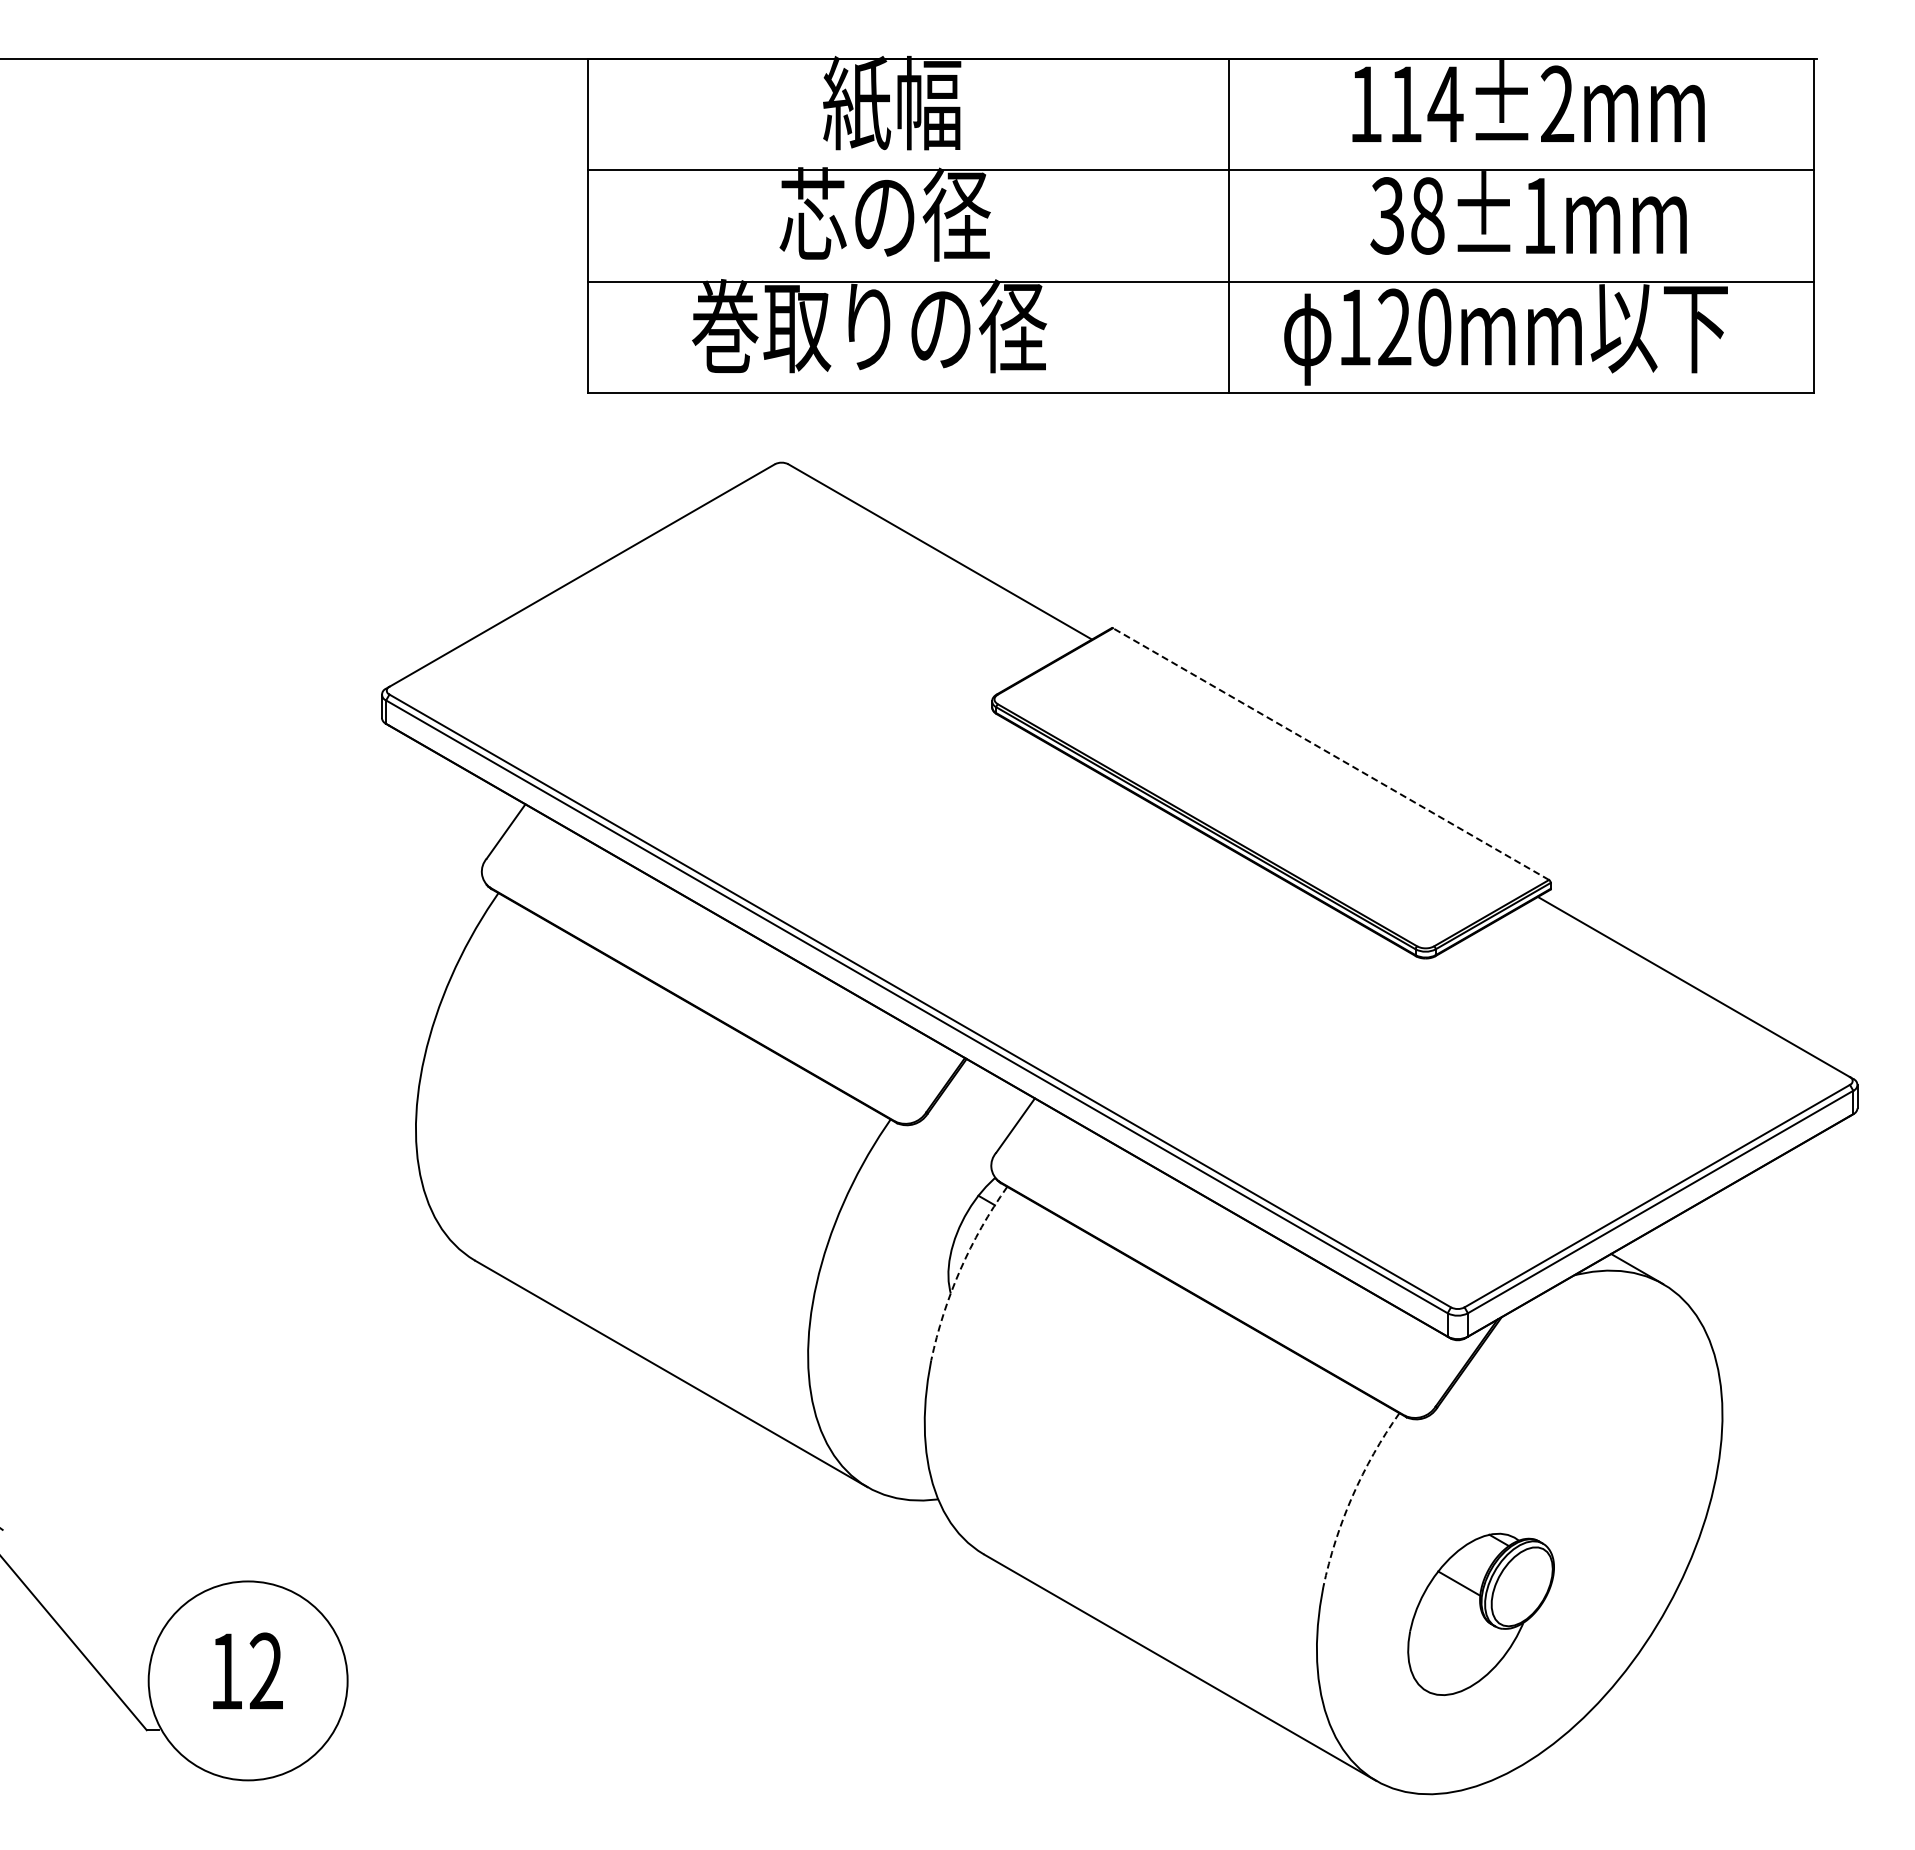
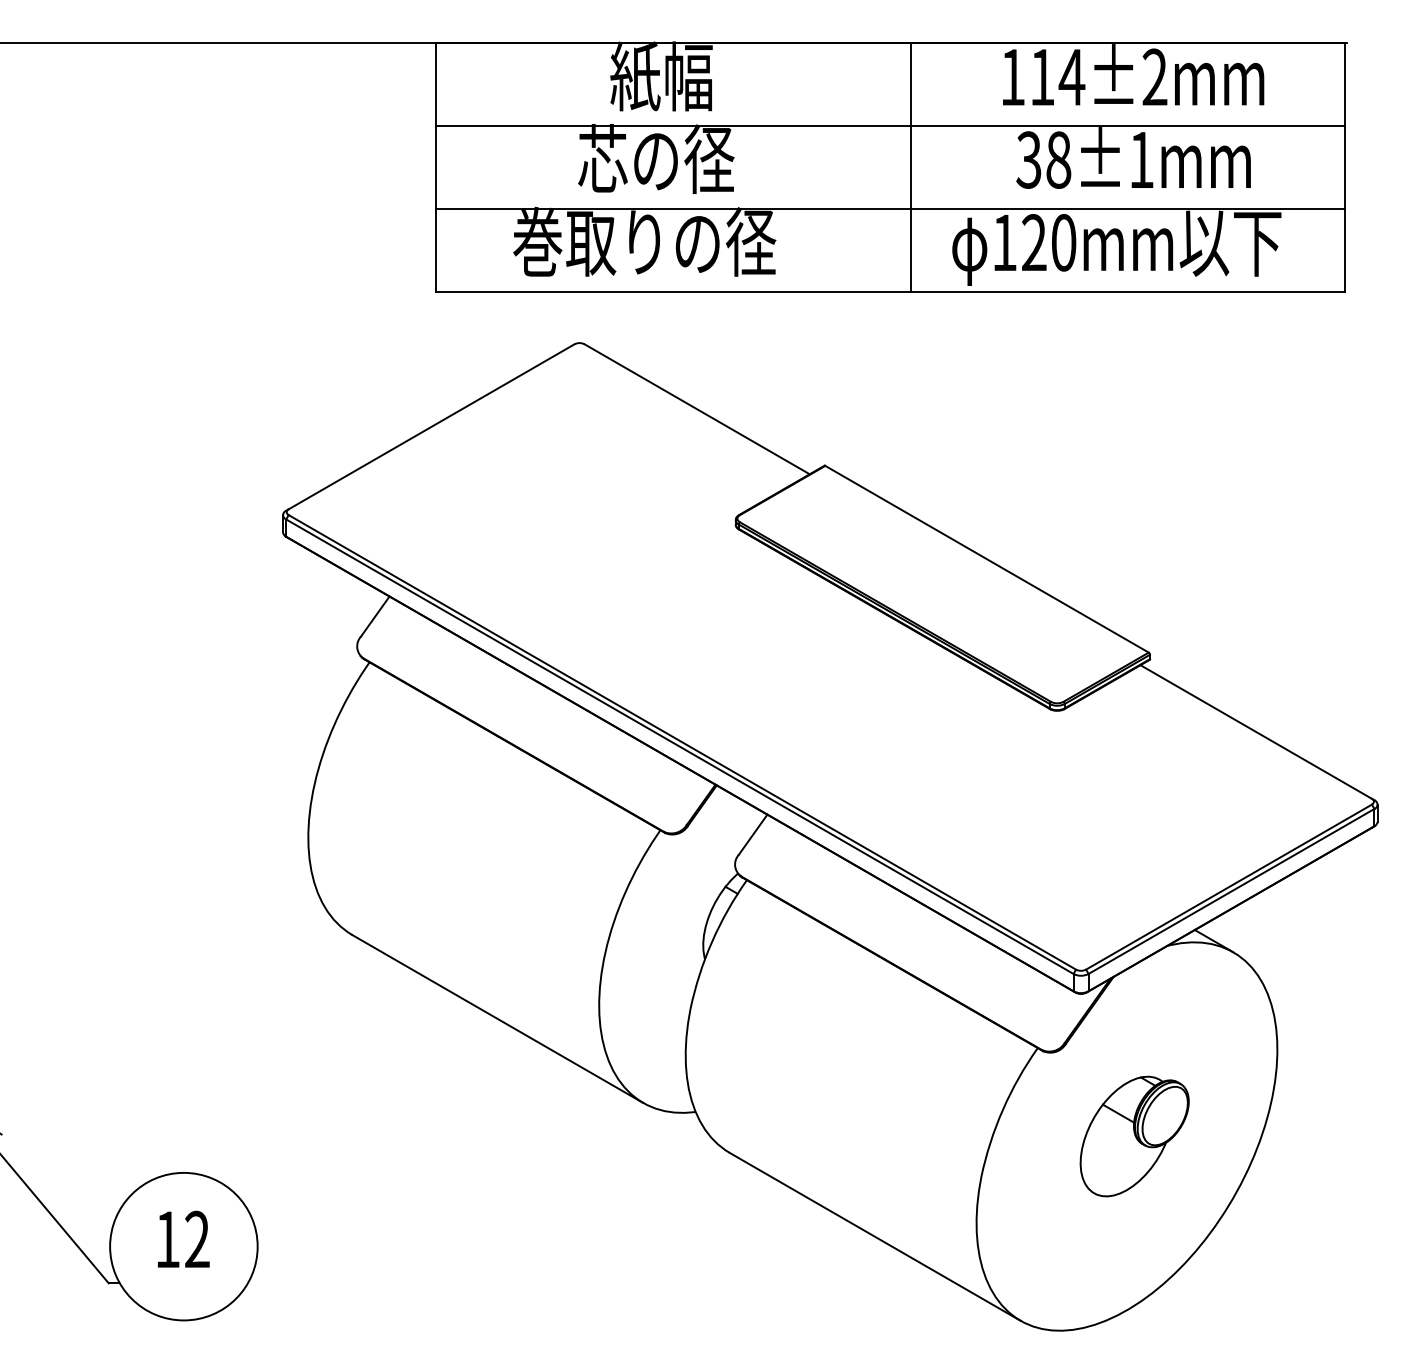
line: (1331, 754) -> (987, 559), dashed -> solid
arc: (960, 1269) -> (712, 941), dashed -> solid
arc: (1352, 1496) -> (1002, 1109), dashed -> solid
part: (1480, 1613) -> (1134, 1135), moved

